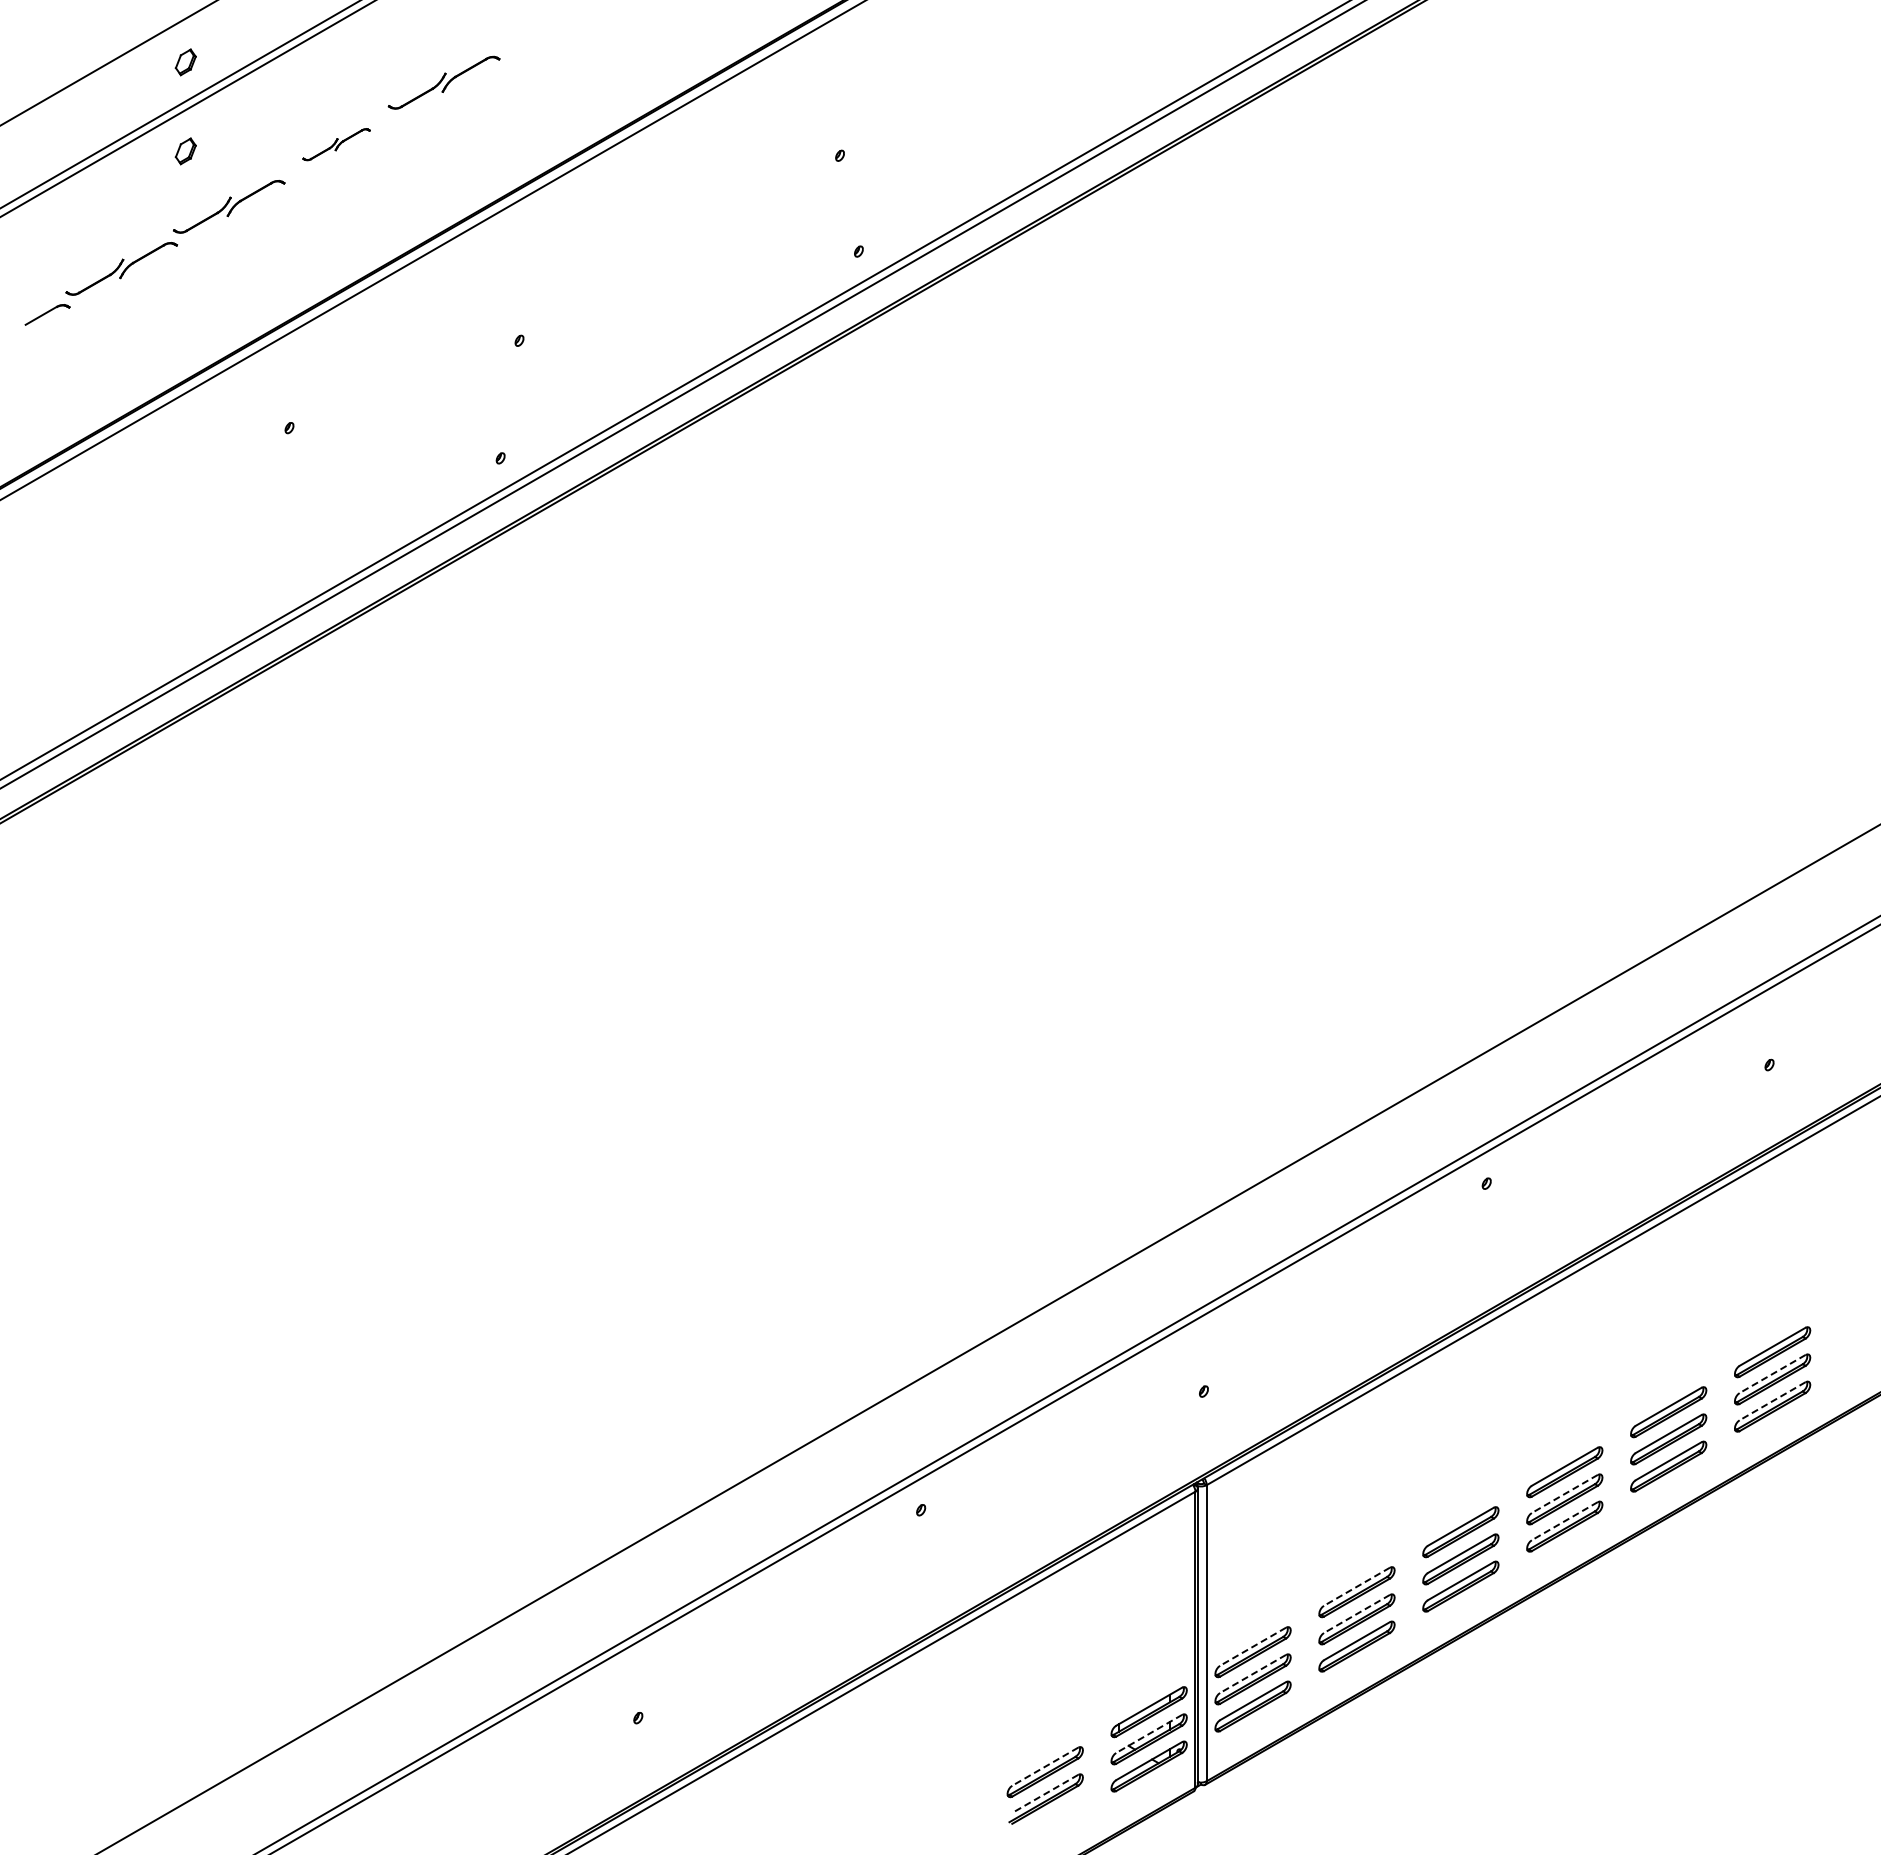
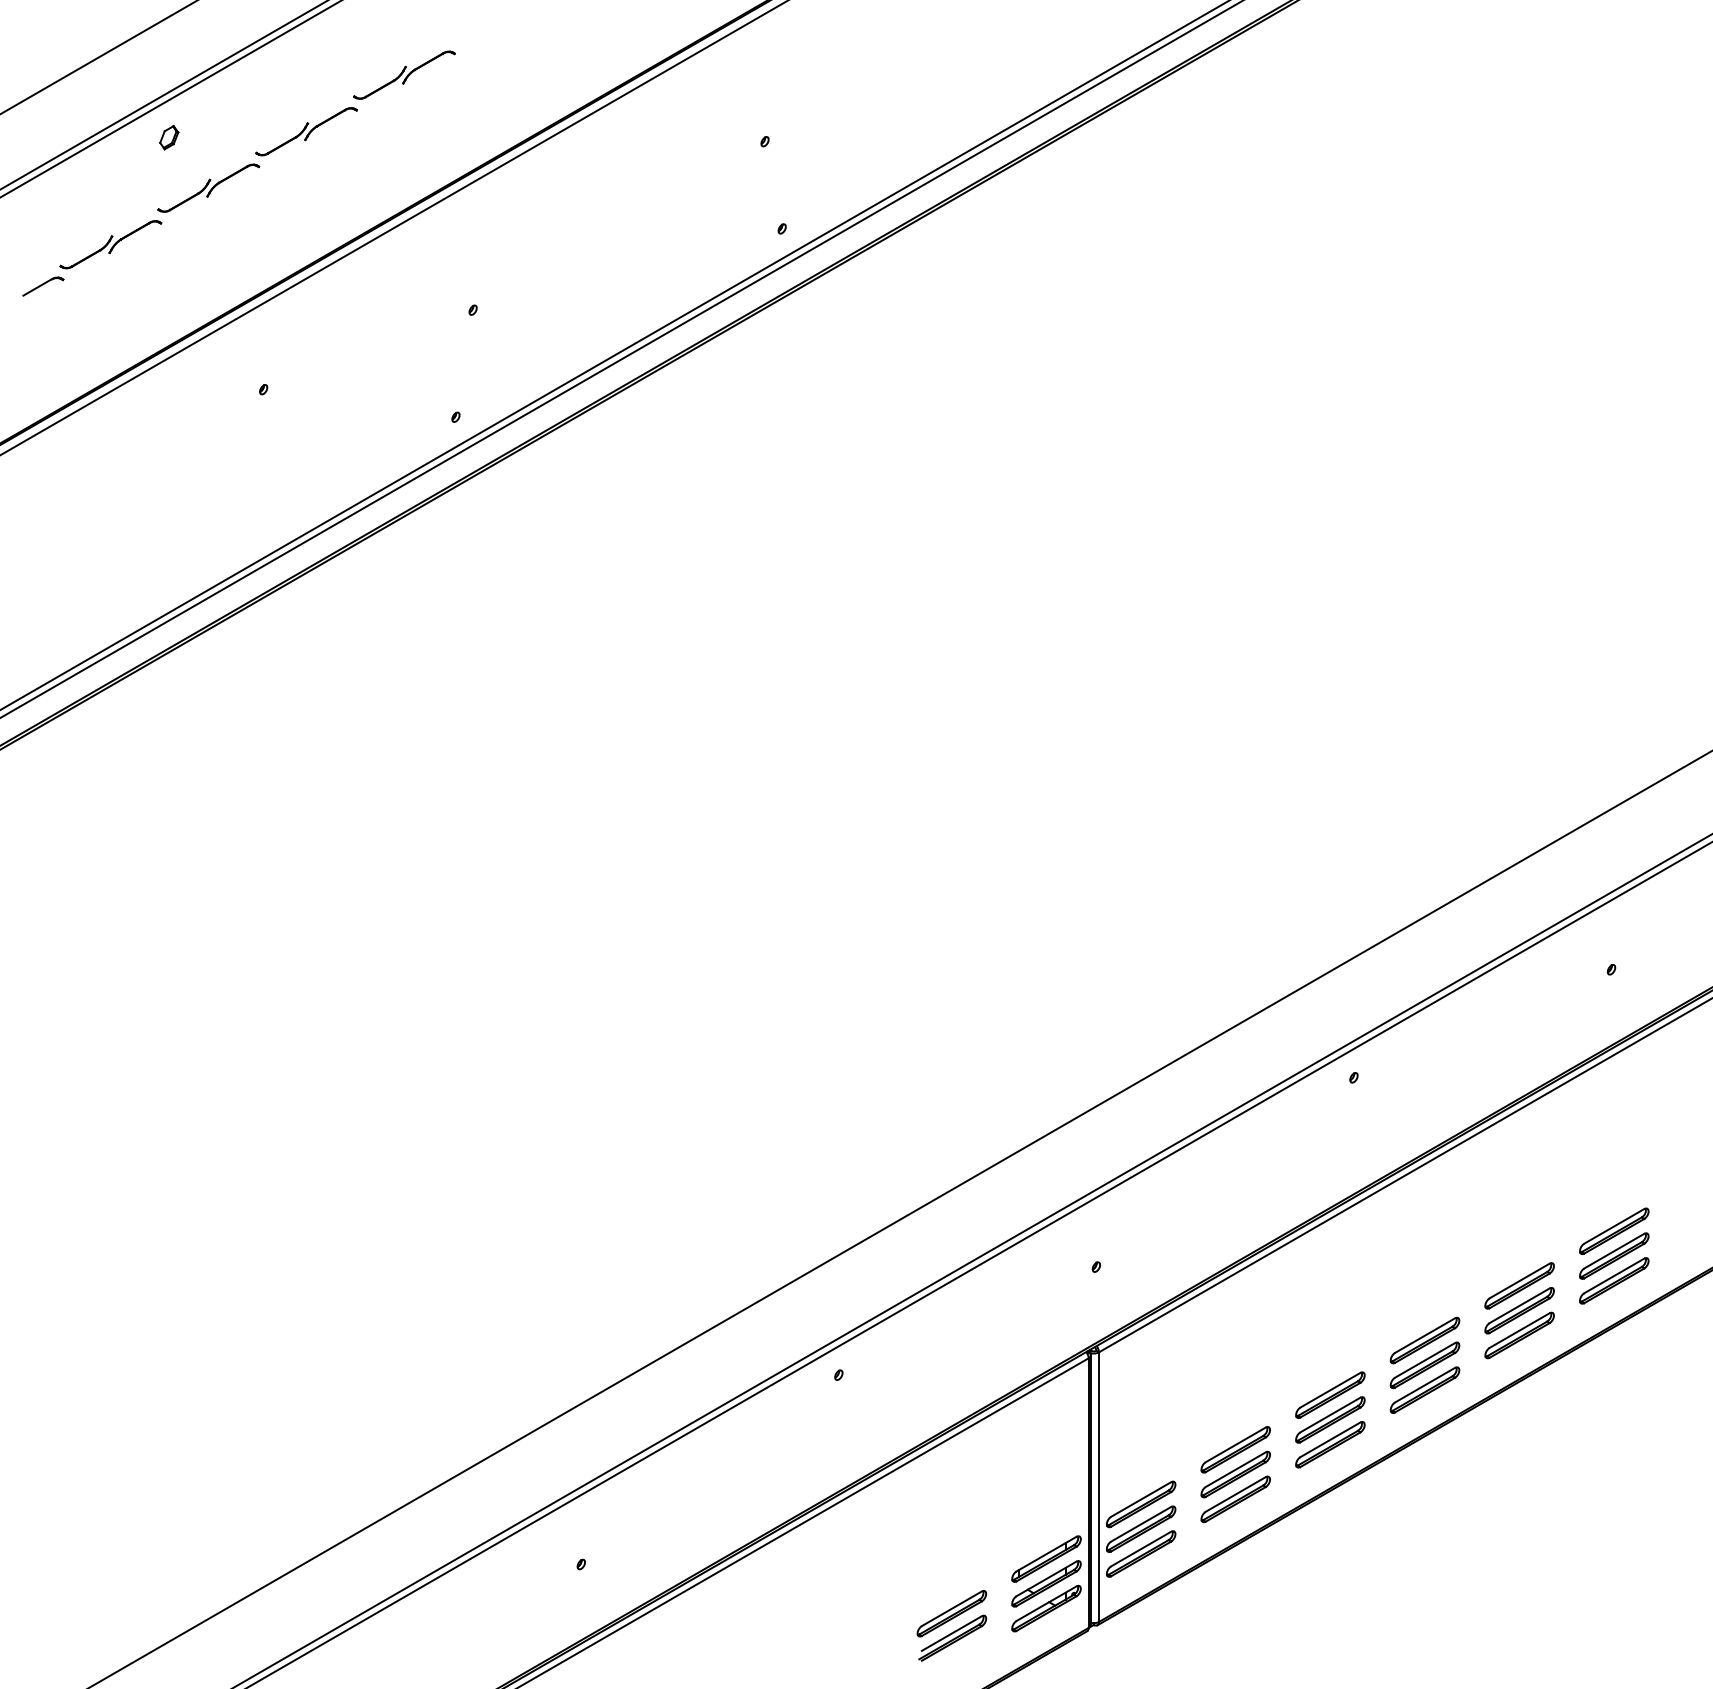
part: (185, 62) -> (168, 56), removed
part: (336, 144) -> (306, 131), size x1.67
line: (1772, 1374) -> (1614, 1251), dashed -> solid
line: (1772, 1401) -> (1614, 1276), dashed -> solid
line: (1564, 1494) -> (1424, 1360), dashed -> solid
line: (1564, 1521) -> (1424, 1385), dashed -> solid
line: (1356, 1586) -> (1235, 1444), dashed -> solid
line: (1356, 1614) -> (1235, 1470), dashed -> solid
line: (1252, 1646) -> (1140, 1499), dashed -> solid
line: (1252, 1674) -> (1140, 1524), dashed -> solid
line: (1148, 1734) -> (1045, 1579), dashed -> solid
line: (1044, 1766) -> (951, 1608), dashed -> solid
line: (1044, 1794) -> (951, 1634), dashed -> solid

